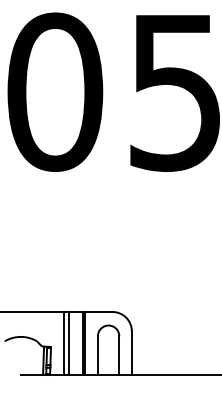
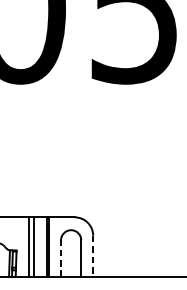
line: (131, 353) -> (92, 256), solid -> dashed
line: (97, 355) -> (60, 258), solid -> dashed

